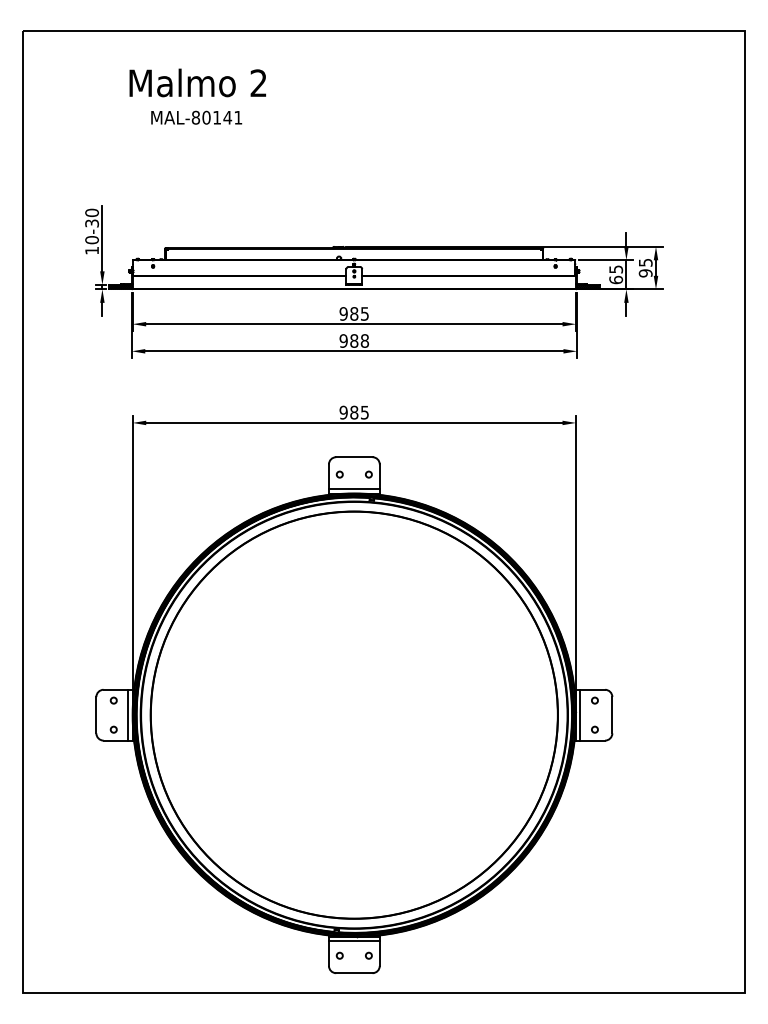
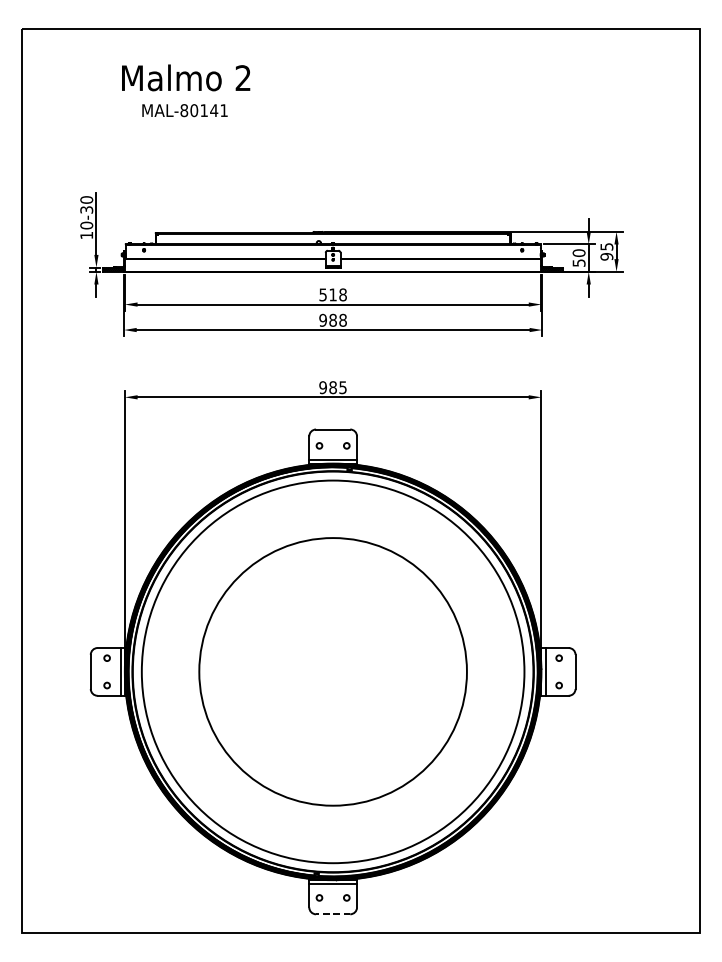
text: (616, 274) -> (579, 257), 65 -> 50
text: (353, 313) -> (332, 294), 985 -> 518
circle: (353, 714) -> (332, 671), size x0.7
line: (353, 973) -> (332, 914), solid -> dashed

